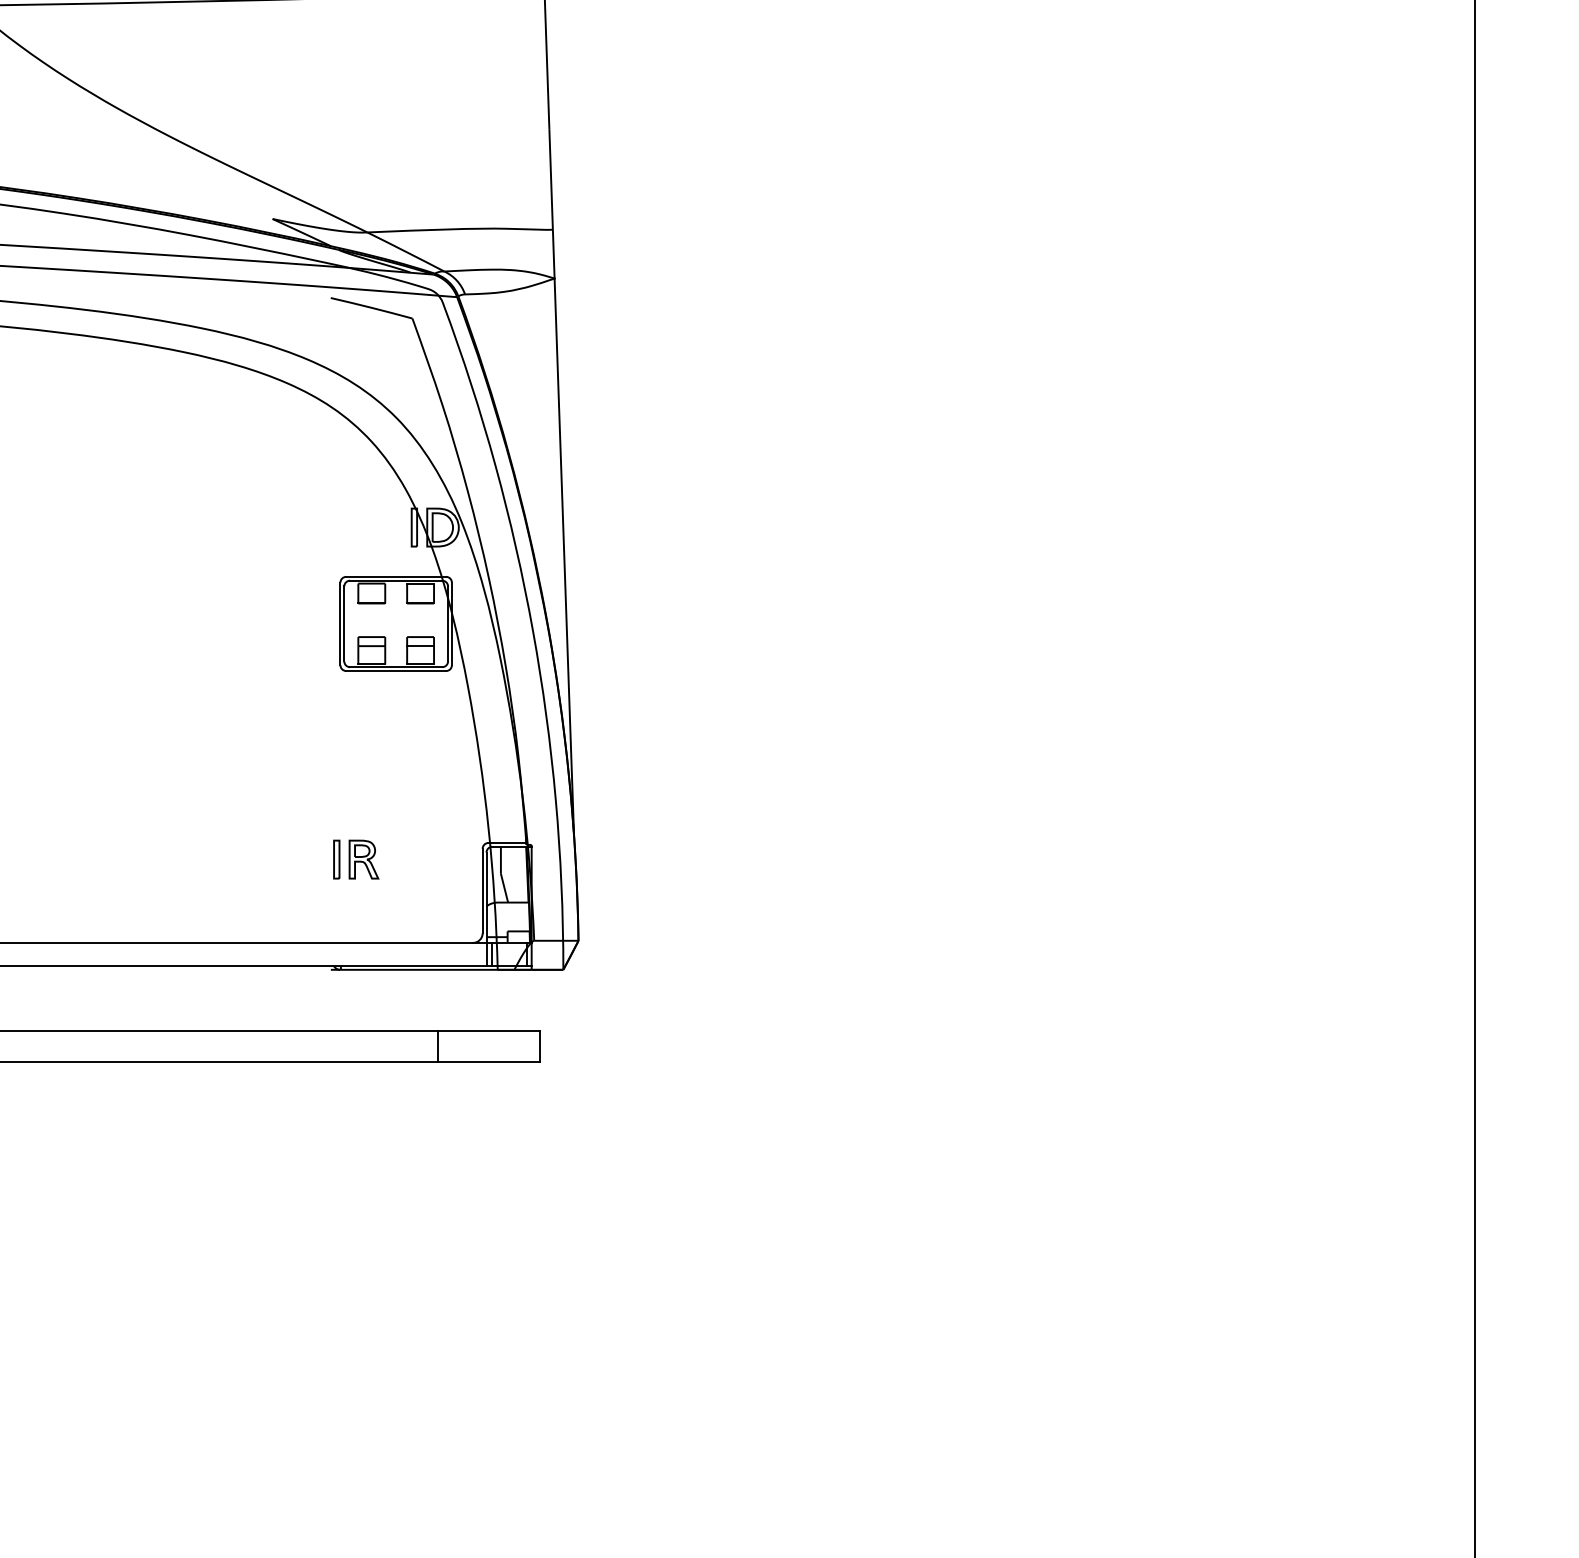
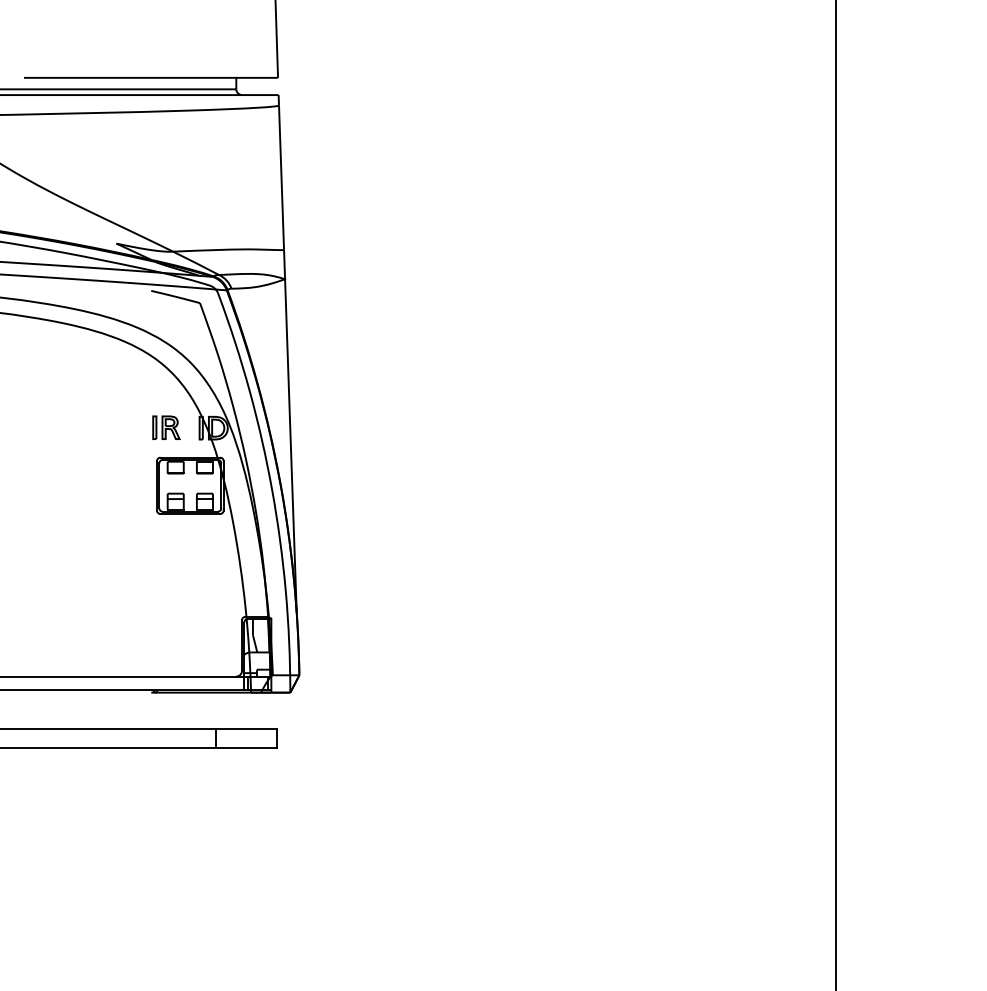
part: (356, 859) -> (166, 427), moved

